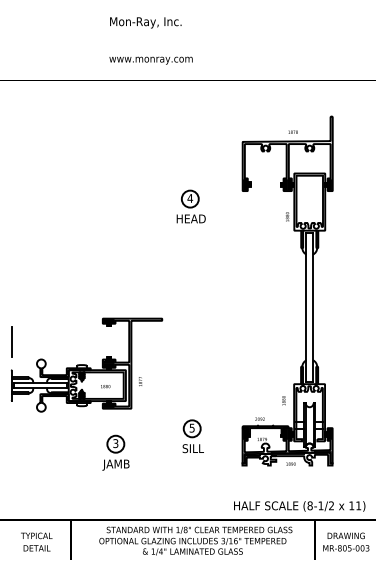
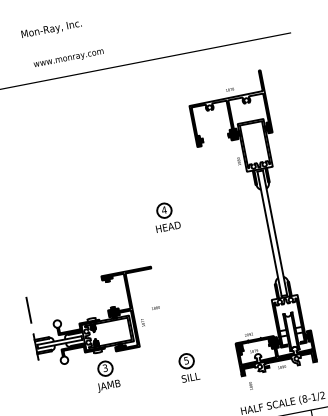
text: (145, 22) -> (51, 29), moved
text: (150, 60) -> (68, 59), moved
part: (190, 206) -> (165, 216), moved
text: (105, 386) -> (155, 308), moved
text: (283, 400) -> (250, 385), moved
part: (192, 436) -> (188, 367), moved
part: (115, 452) -> (106, 375), moved

